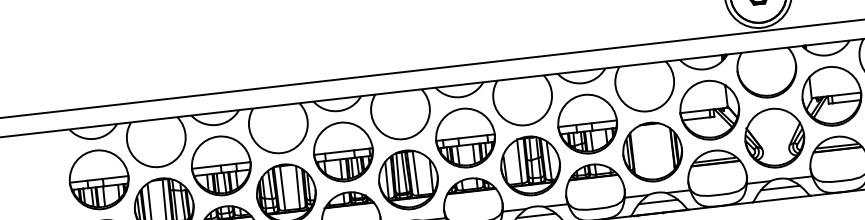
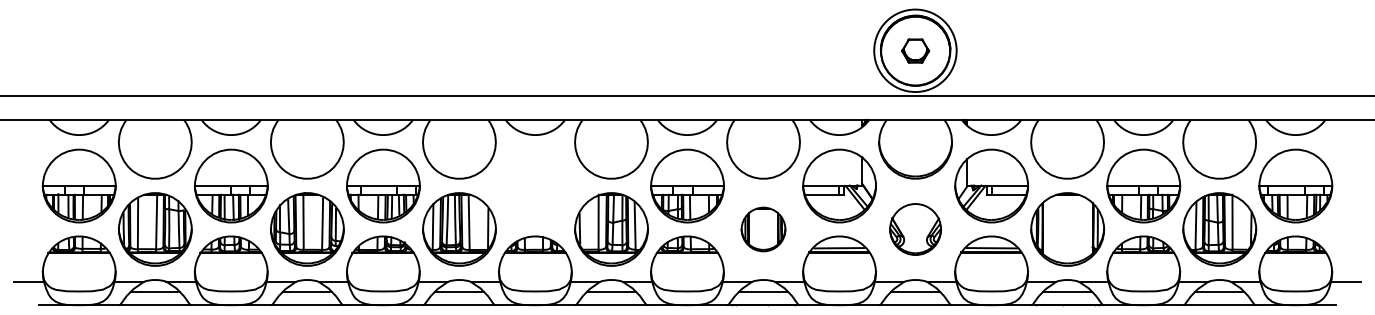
part: (465, 137) -> (535, 185), removed
part: (774, 138) -> (915, 229), size x0.7
part: (652, 152) -> (763, 229), size x0.6

